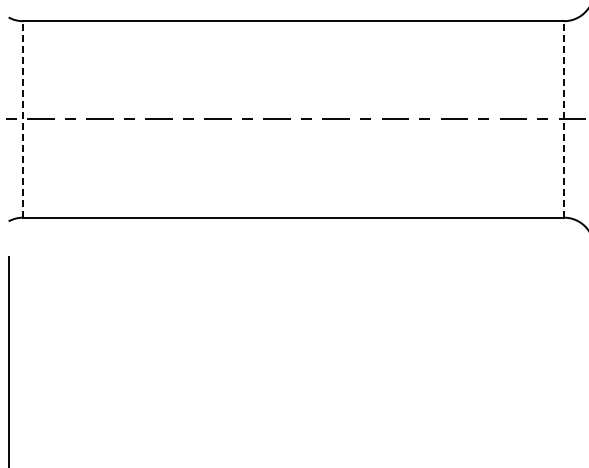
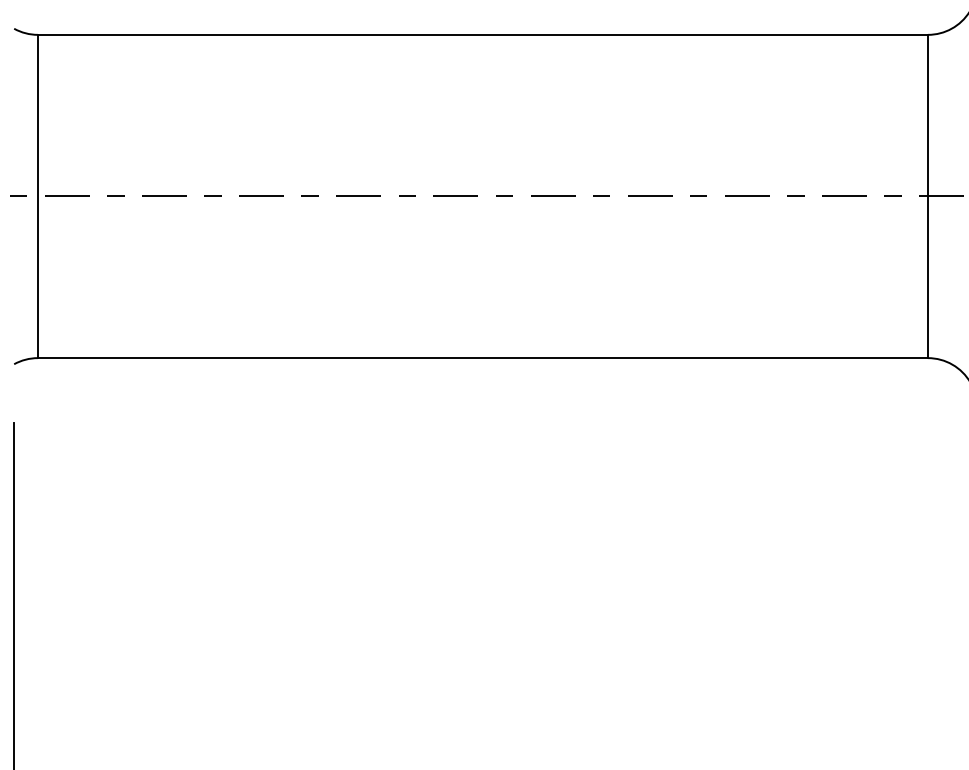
line: (23, 118) -> (38, 194), dashed -> solid
line: (564, 118) -> (928, 194), dashed -> solid

